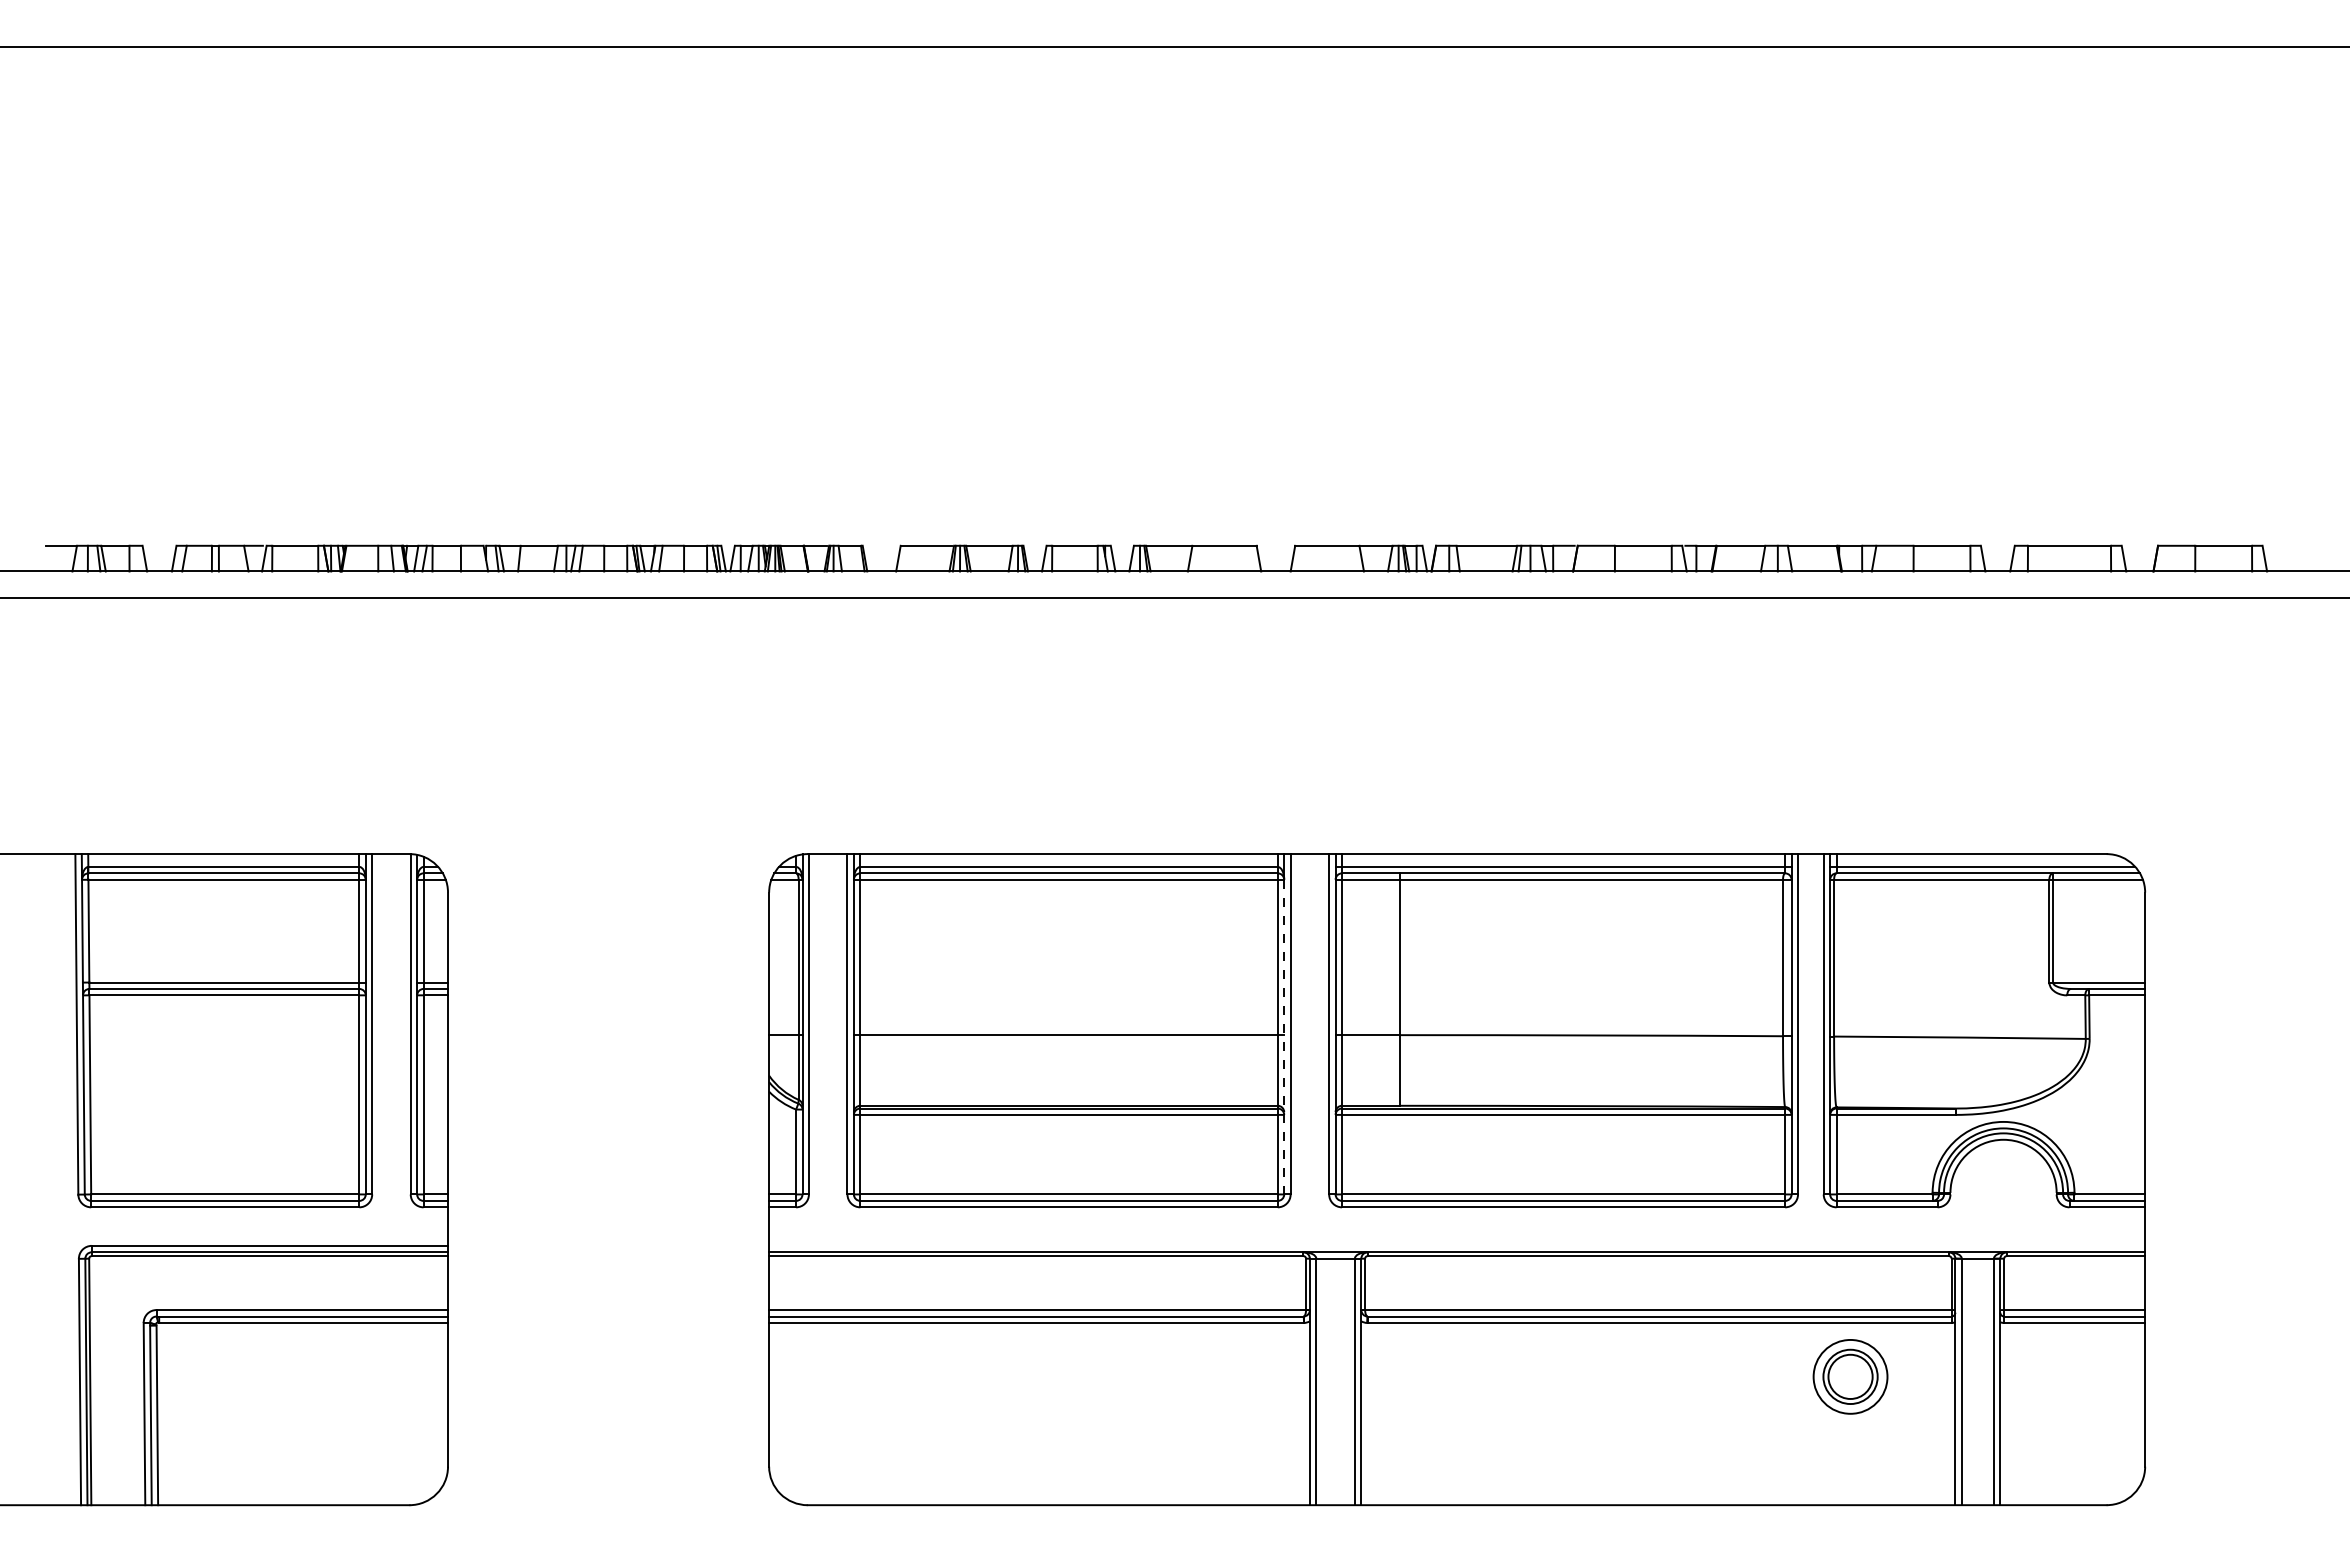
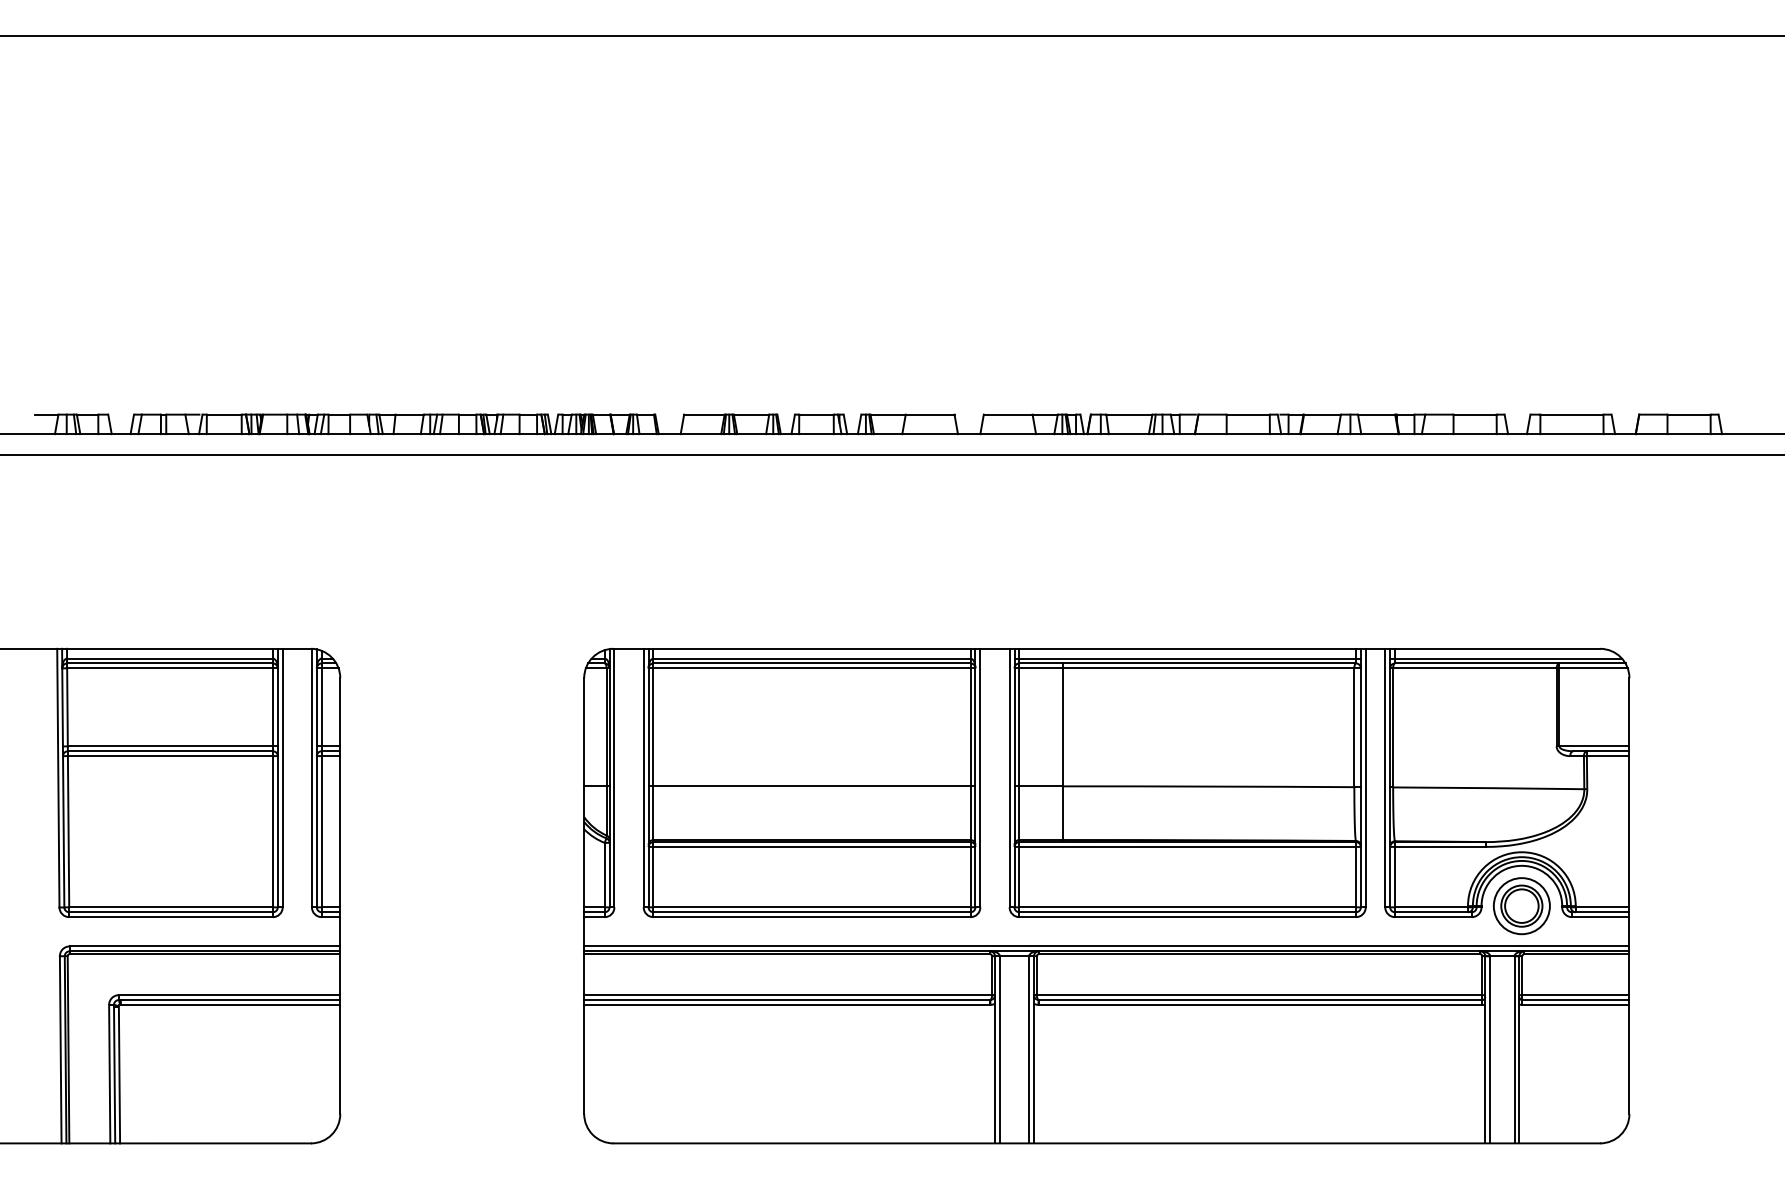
line: (1284, 1036) -> (975, 787), dashed -> solid
line: (1457, 1245) -> (1107, 946), added
part: (1850, 1376) -> (1521, 905), moved

